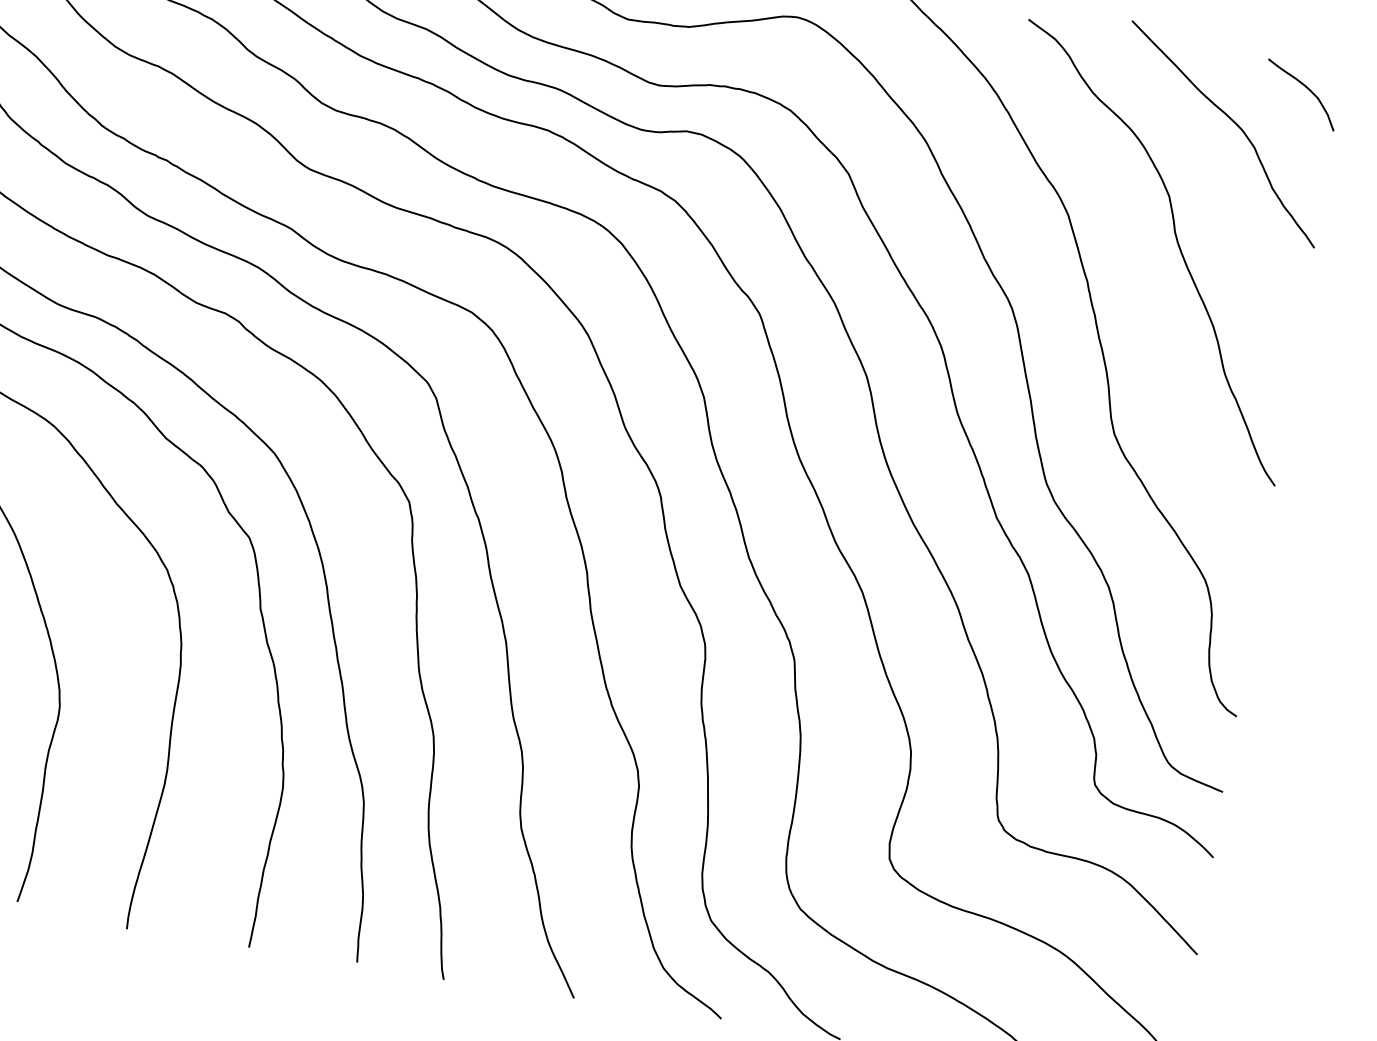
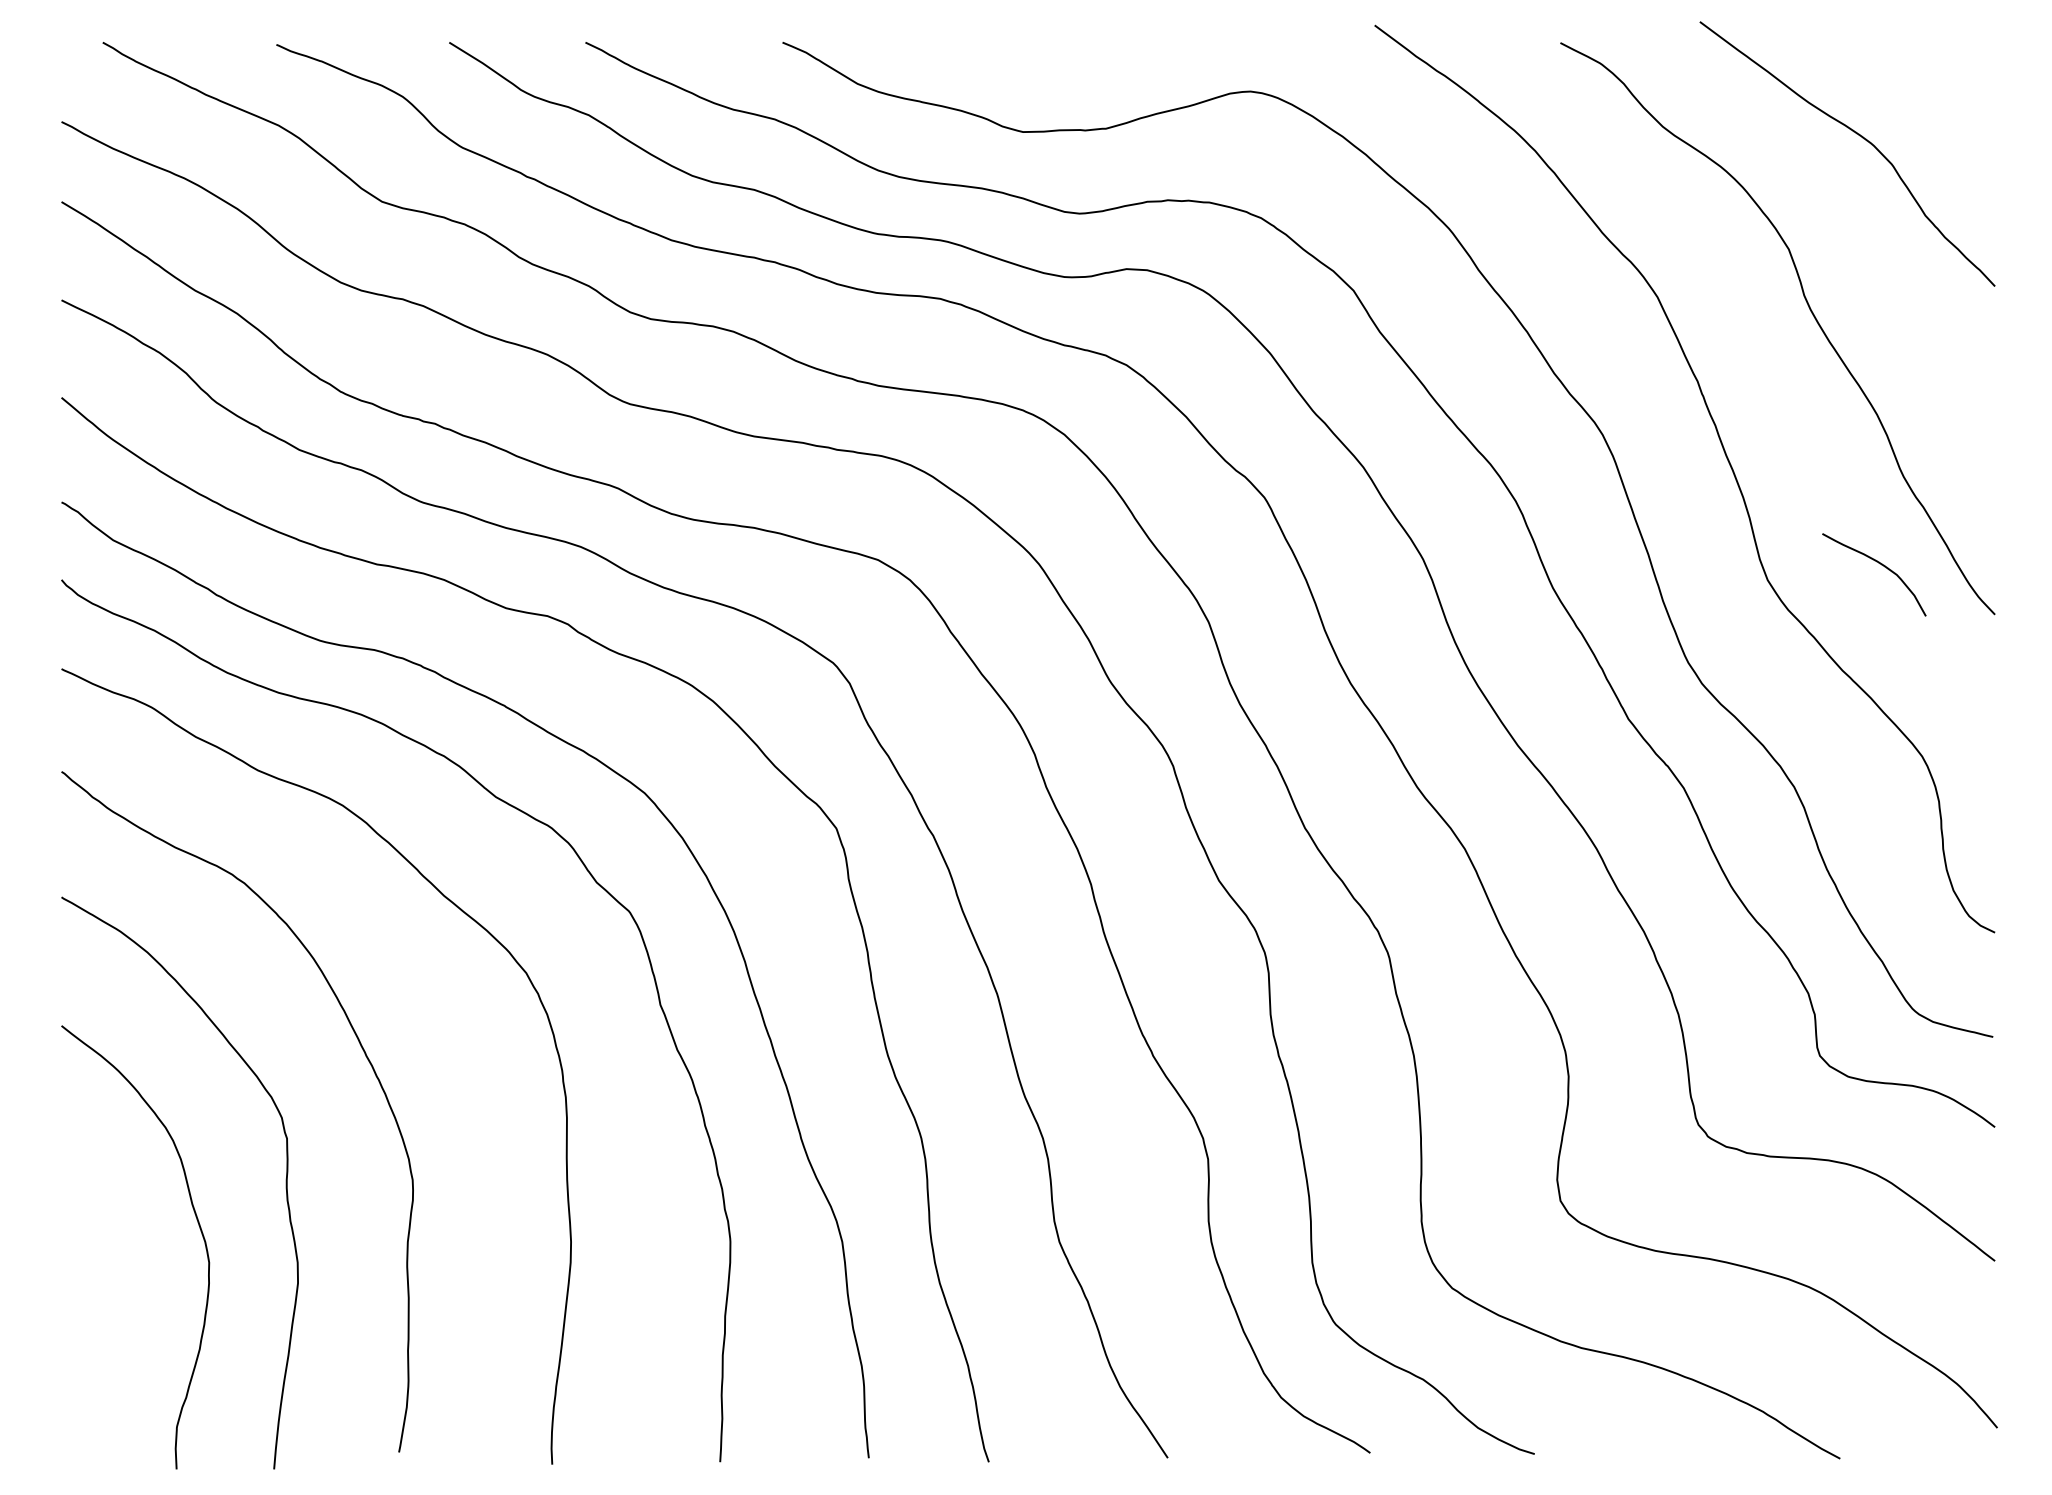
curve: (1307, 89) -> (1881, 565), moved

